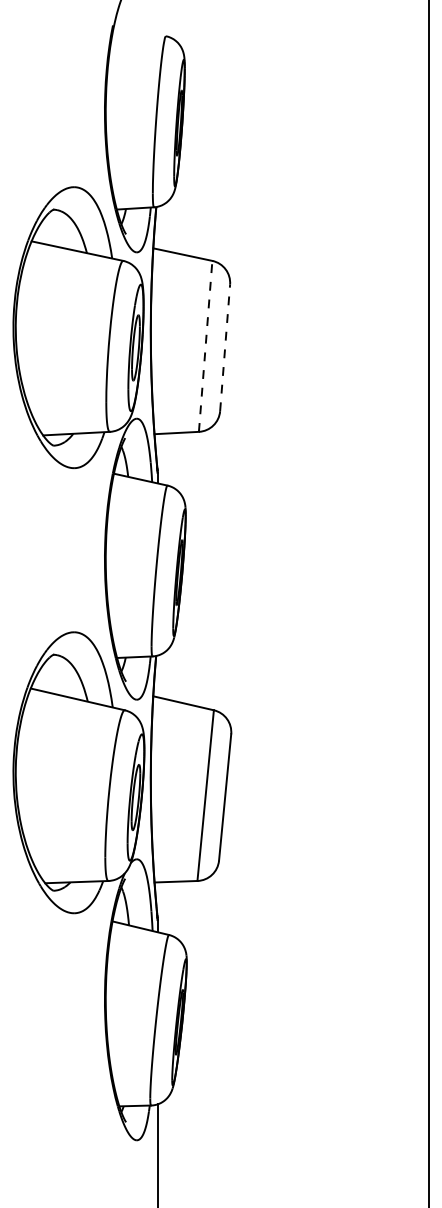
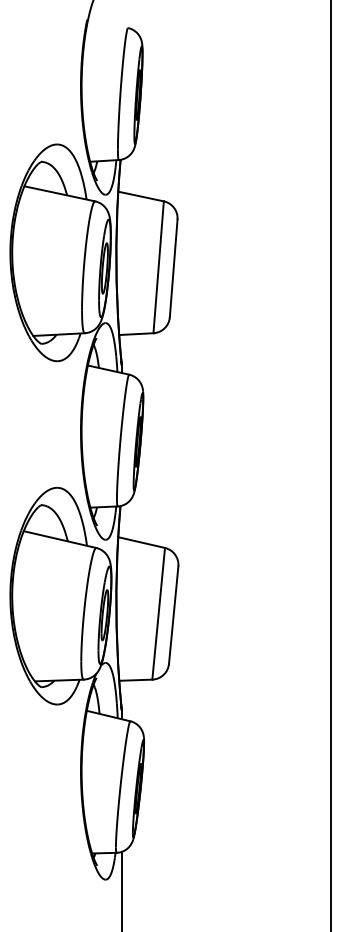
line: (205, 346) -> (158, 267), dashed -> solid
line: (225, 347) -> (173, 268), dashed -> solid

